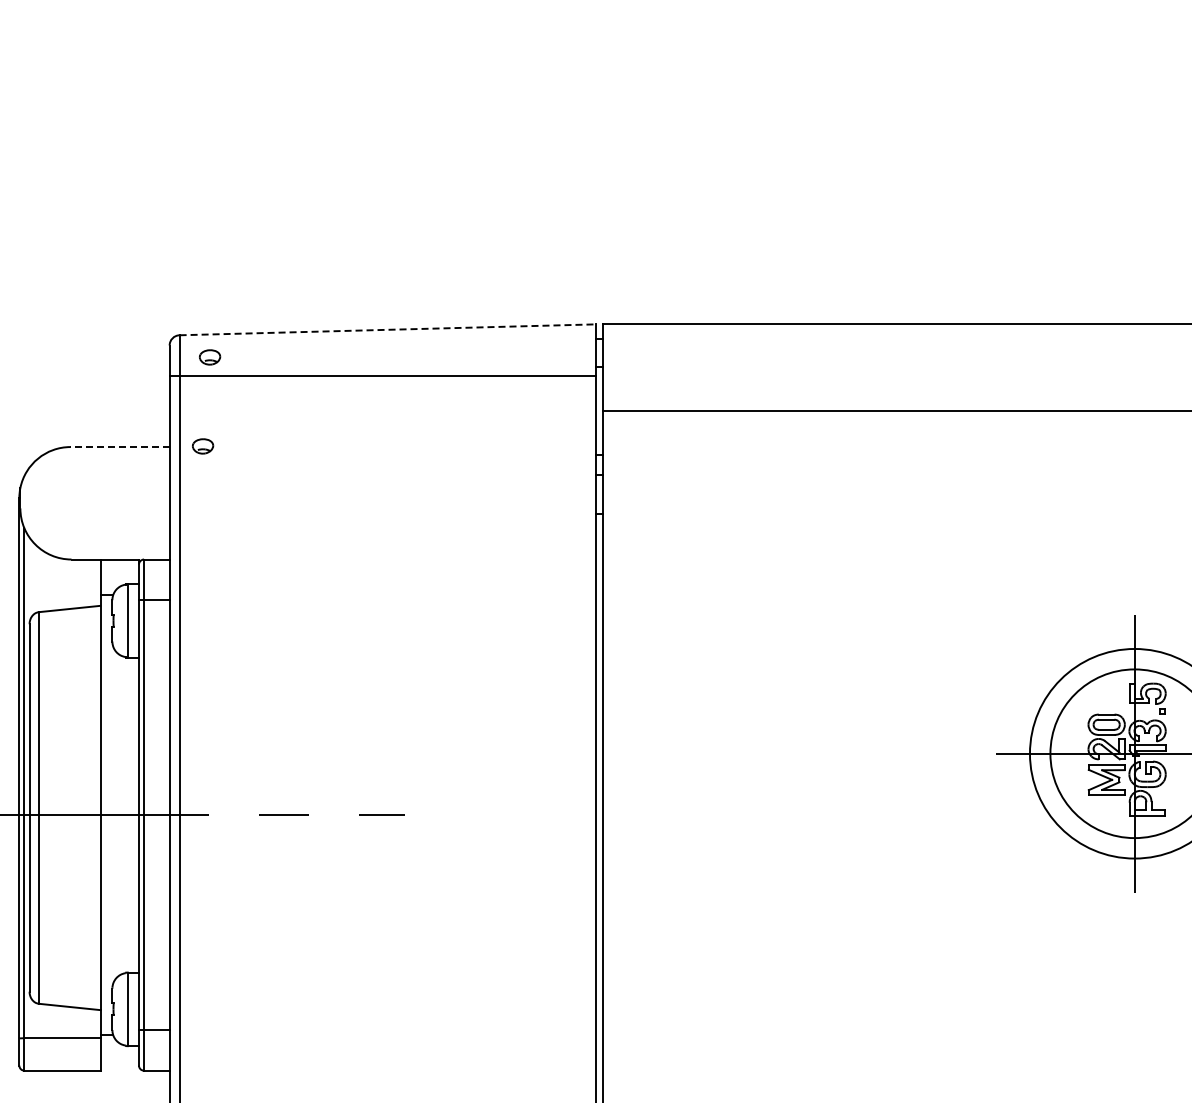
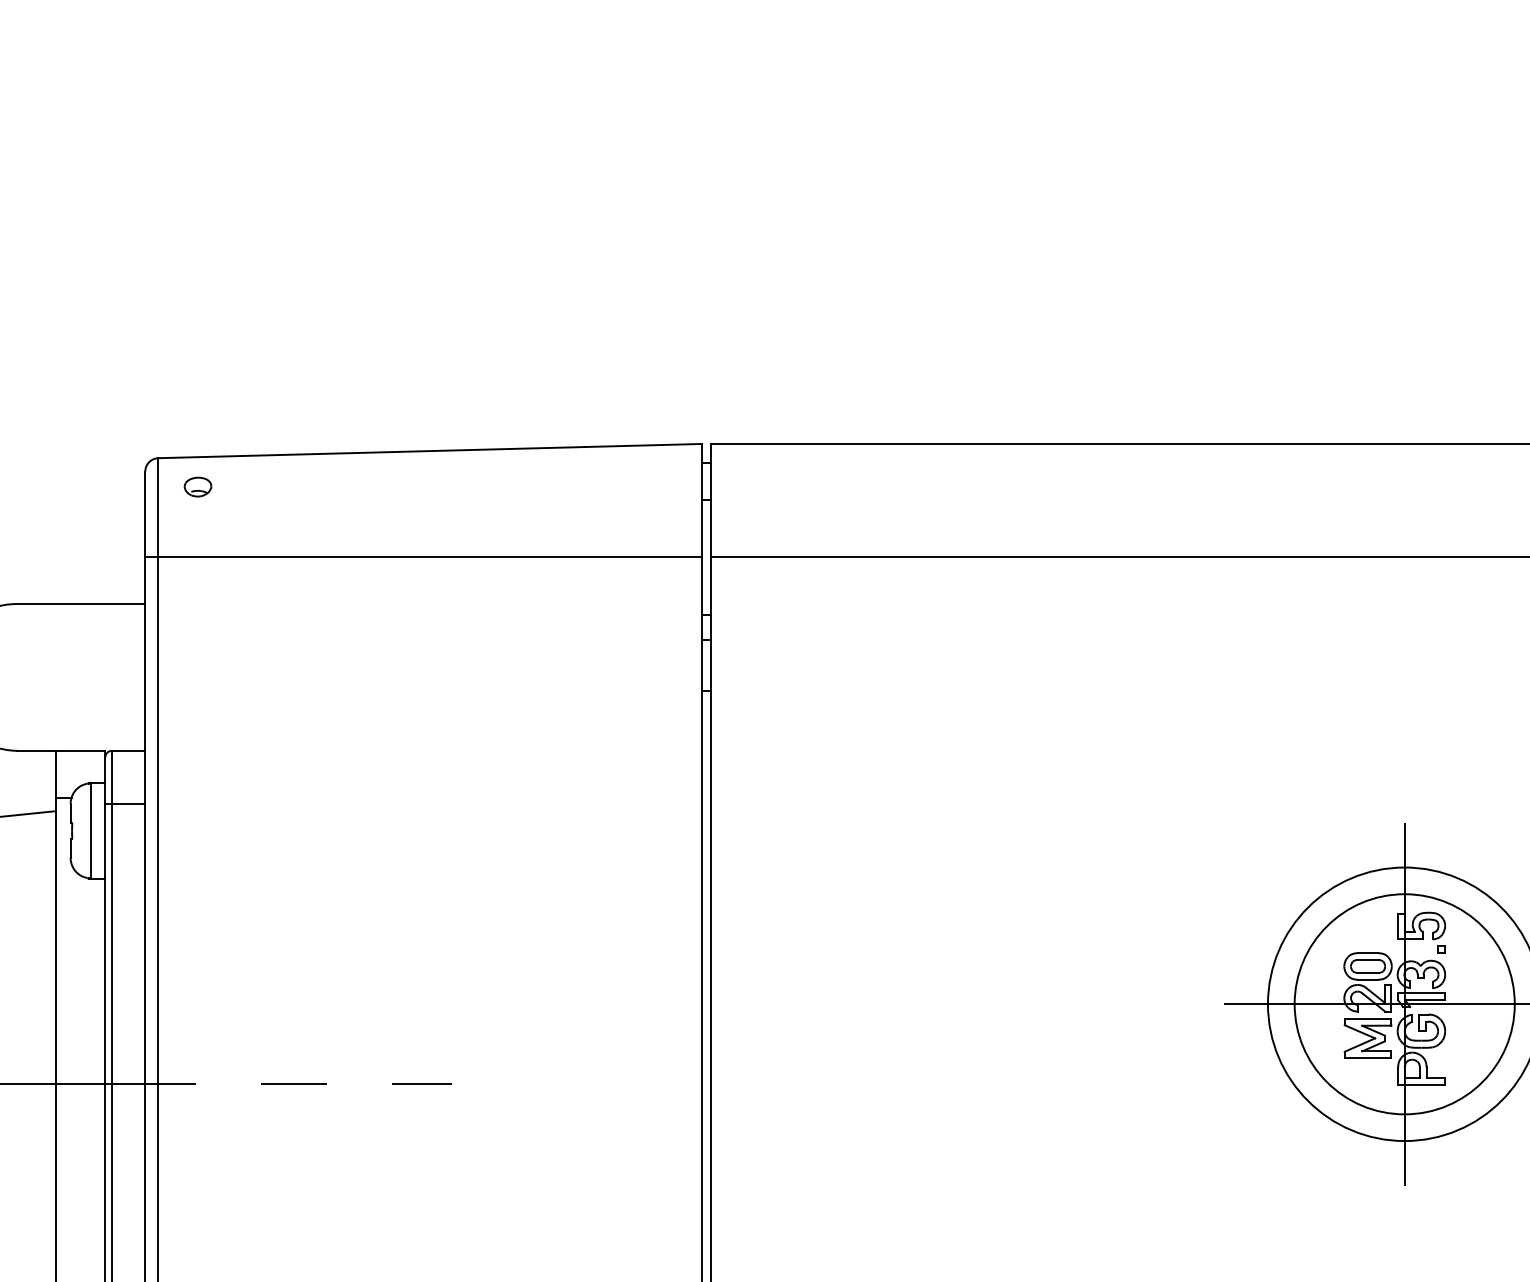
line: (388, 329) -> (430, 450), dashed -> solid
line: (382, 376) -> (423, 557), moved
part: (203, 446) -> (189, 603), removed
line: (120, 447) -> (81, 604), dashed -> solid

